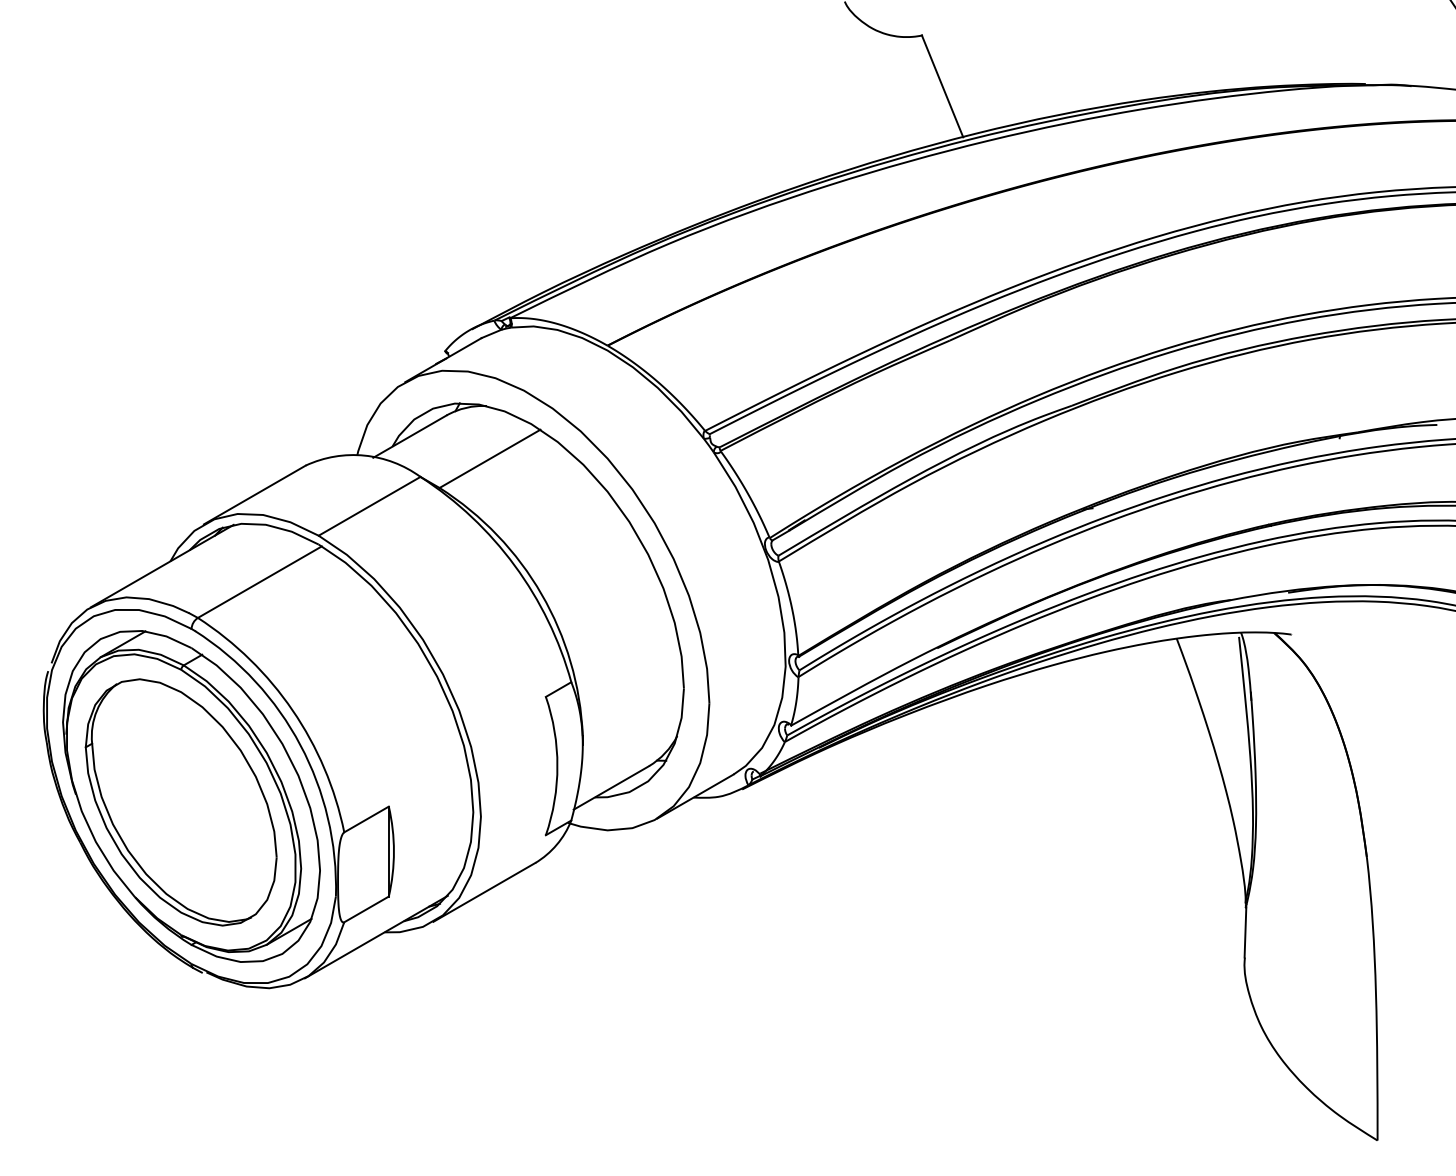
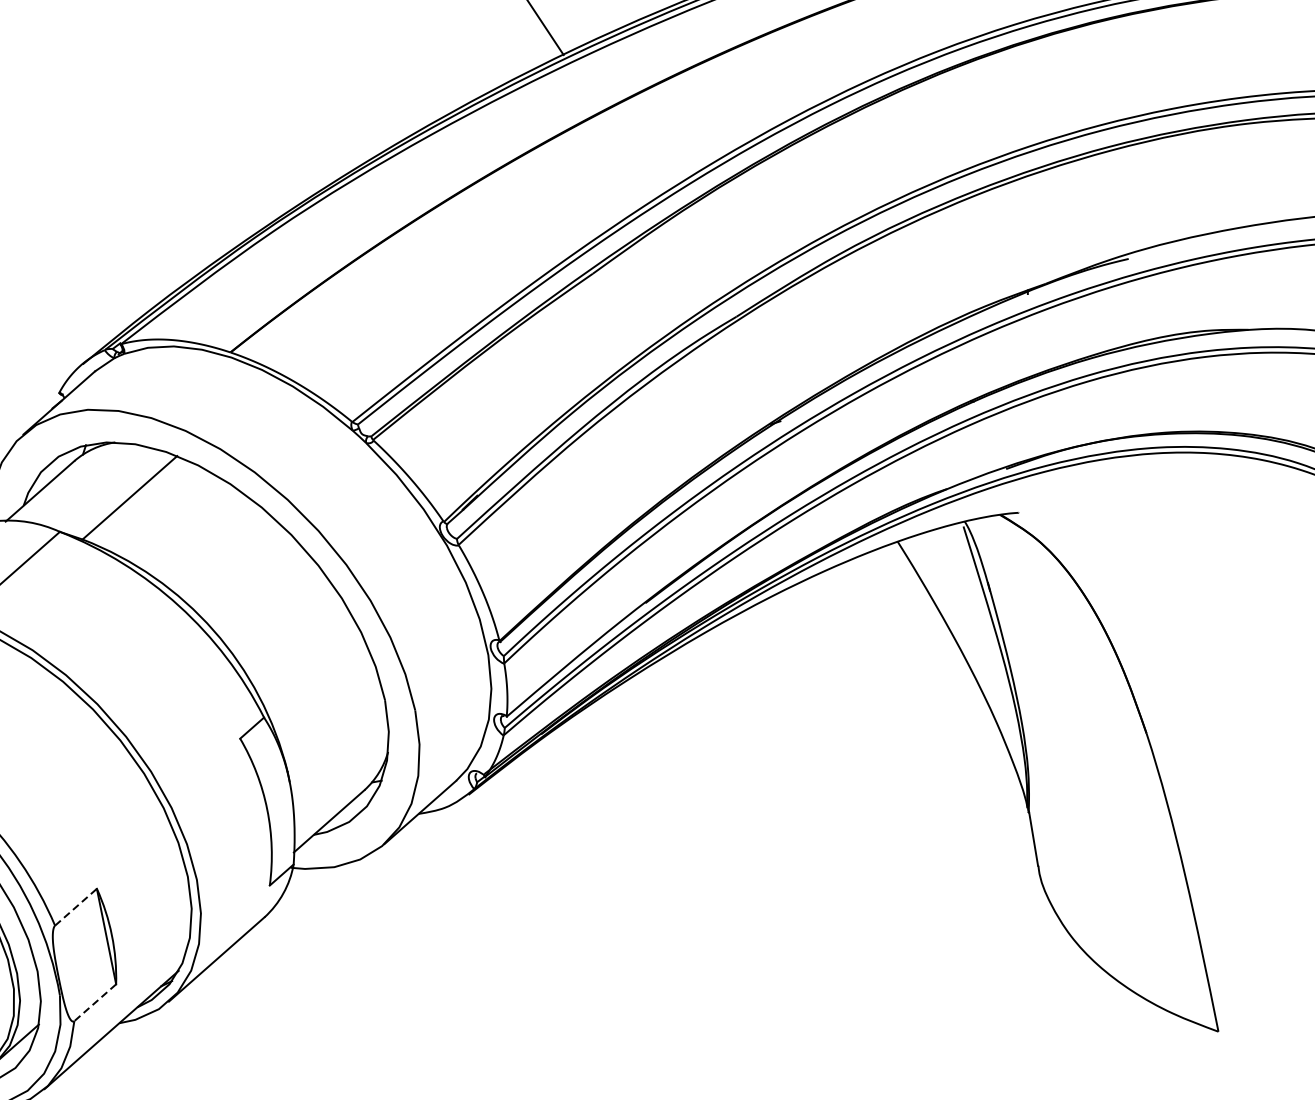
line: (366, 819) -> (75, 907), solid -> dashed
line: (366, 909) -> (95, 1002), solid -> dashed

